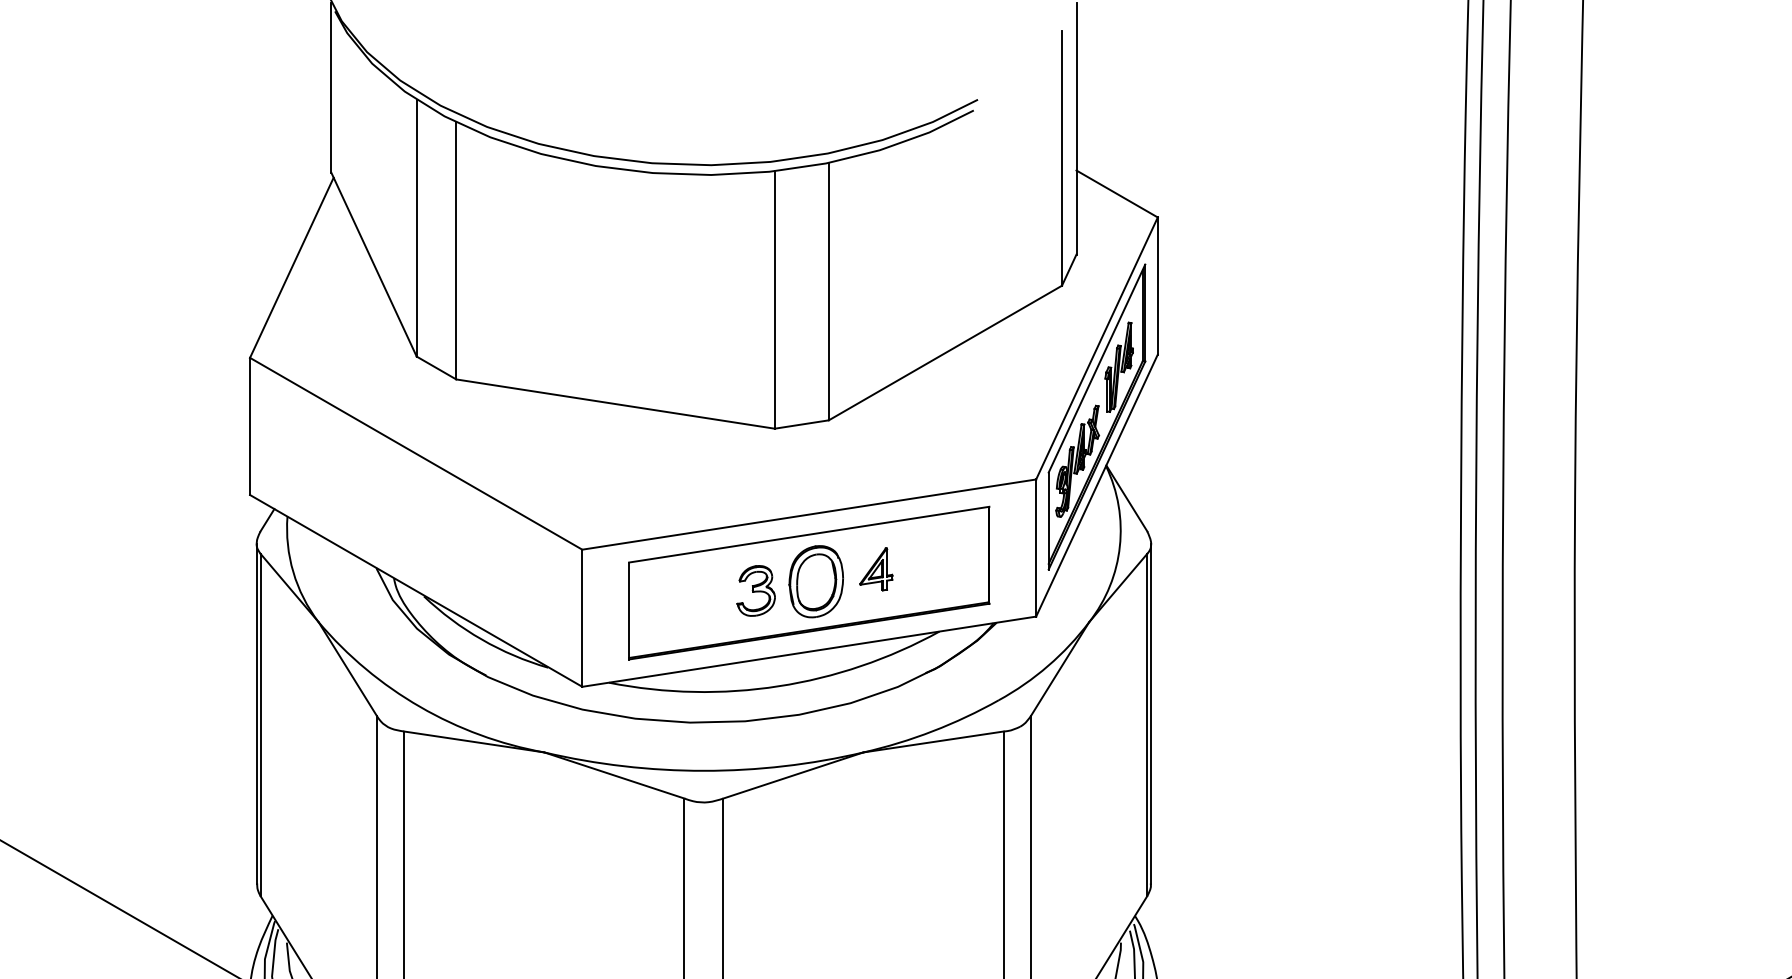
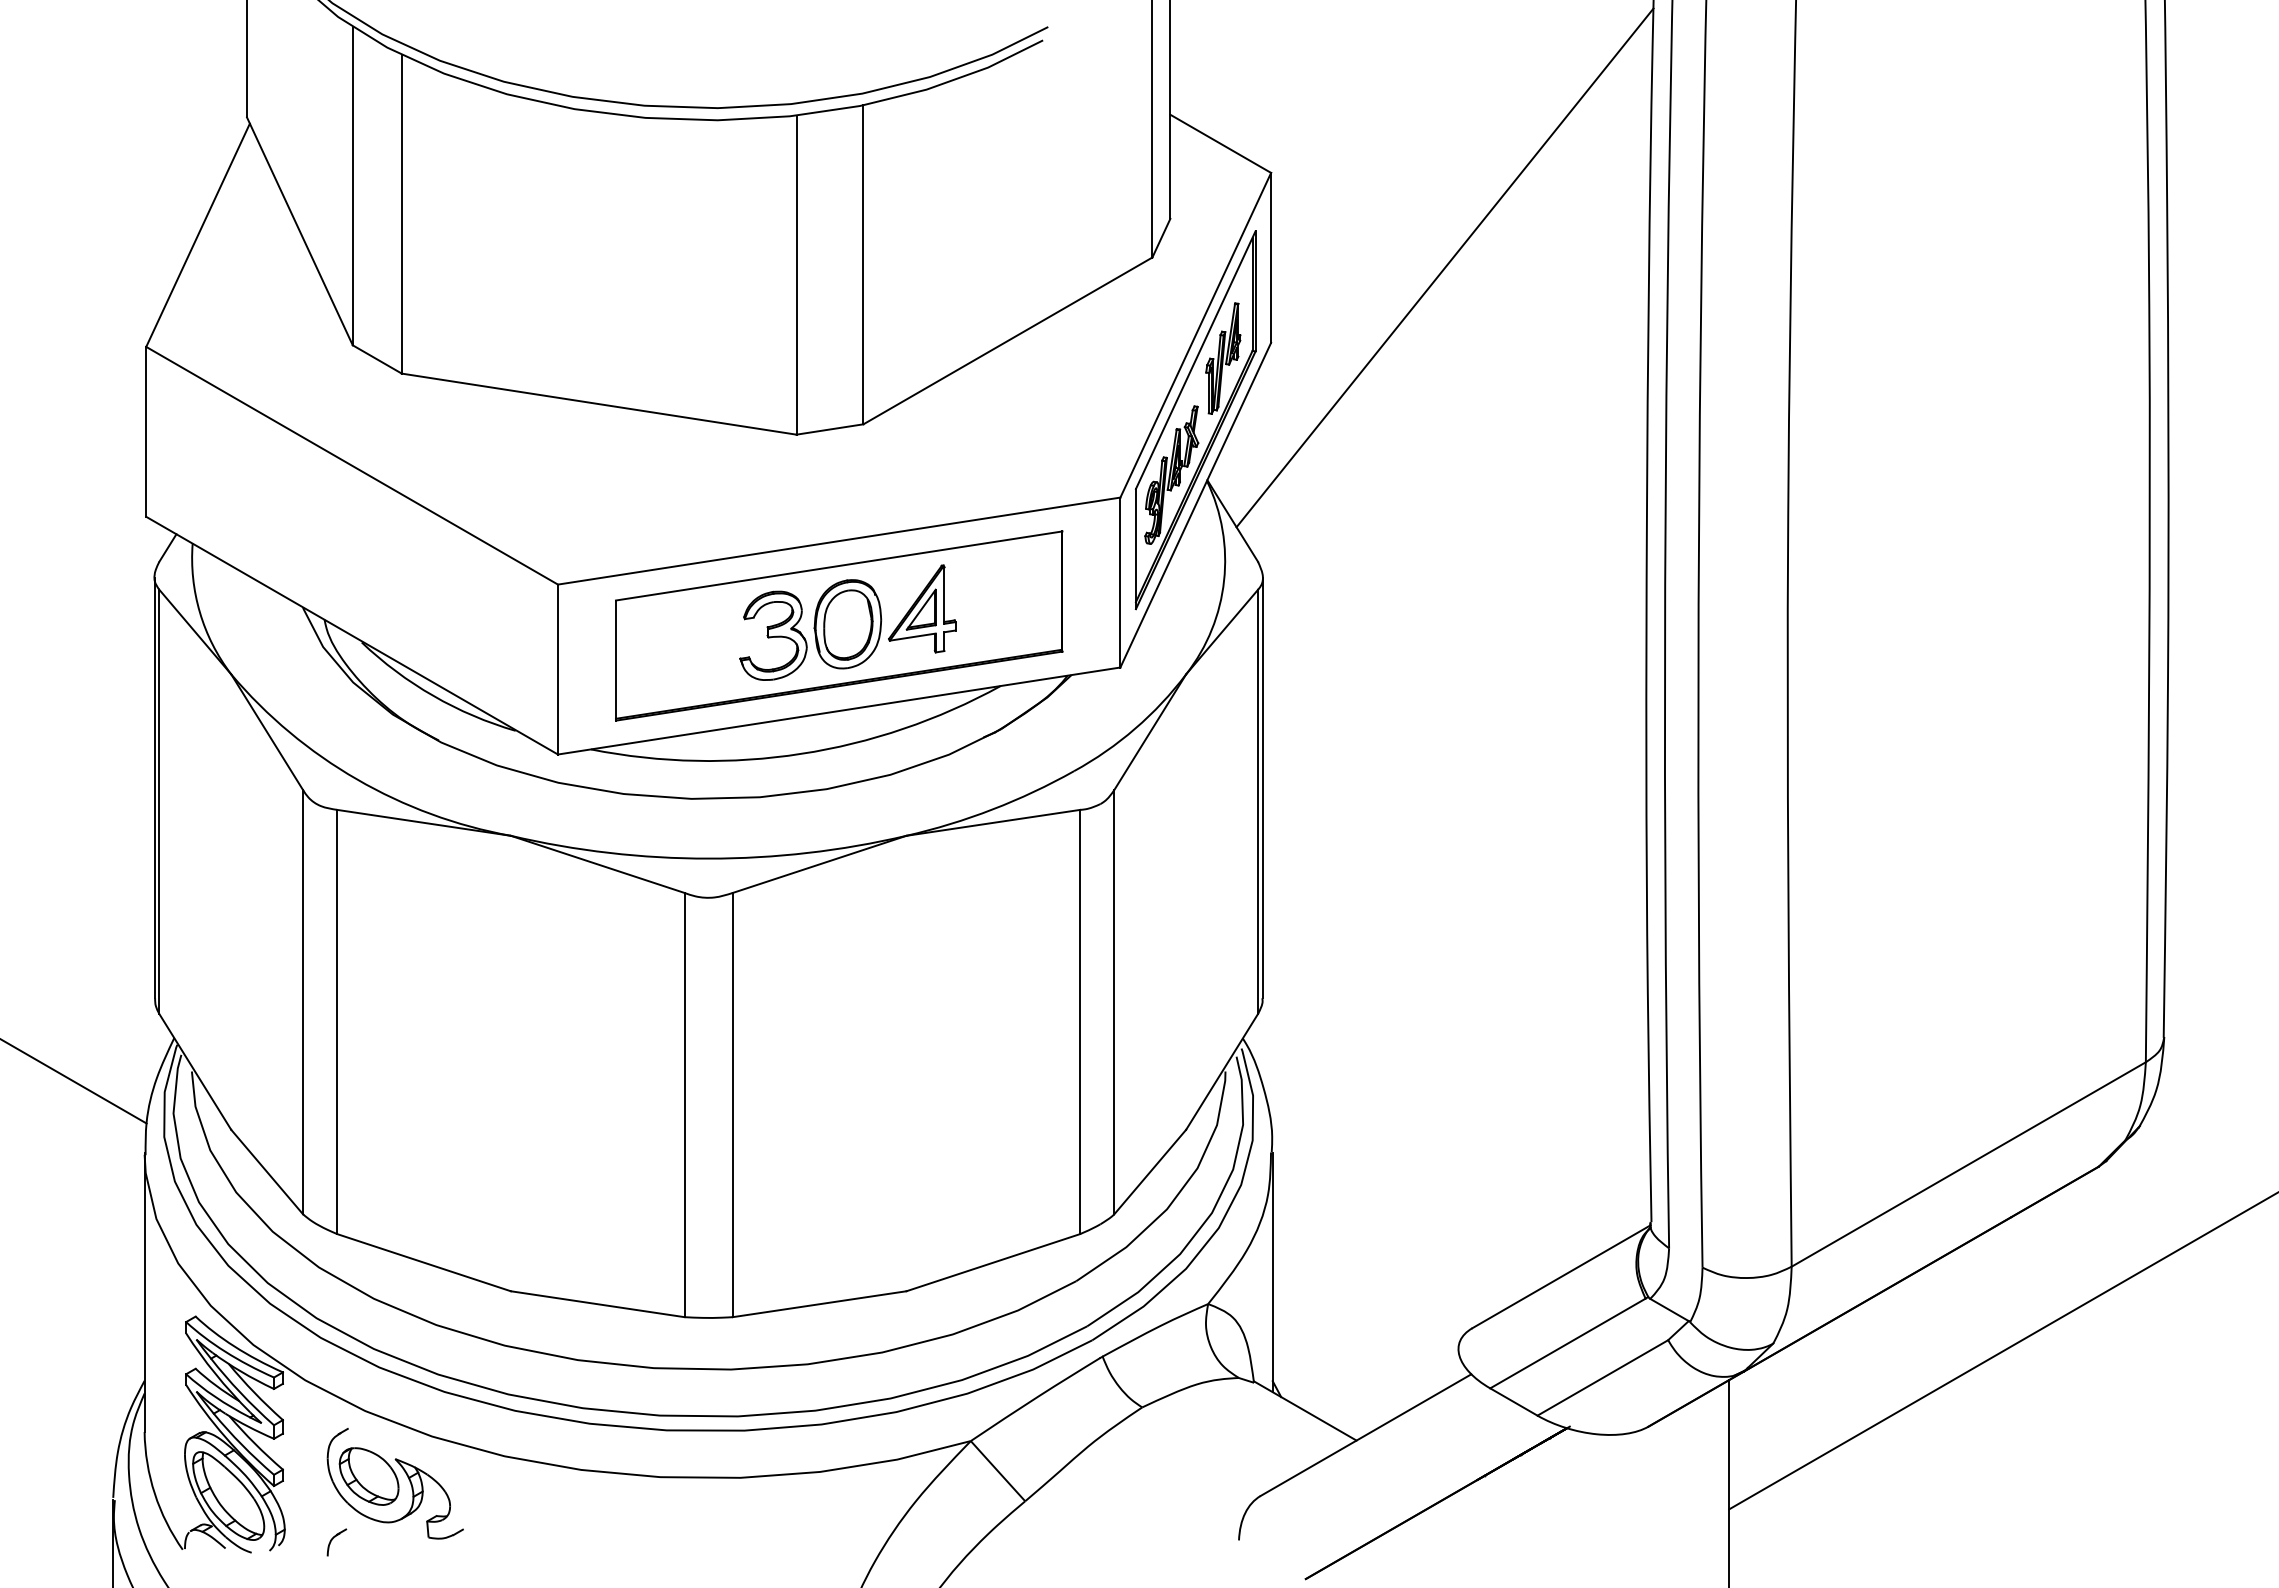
line: (1297, 293) -> (1444, 267), added
part: (876, 568) -> (922, 608), size x1.67
part: (756, 590) -> (773, 635), size x1.43

